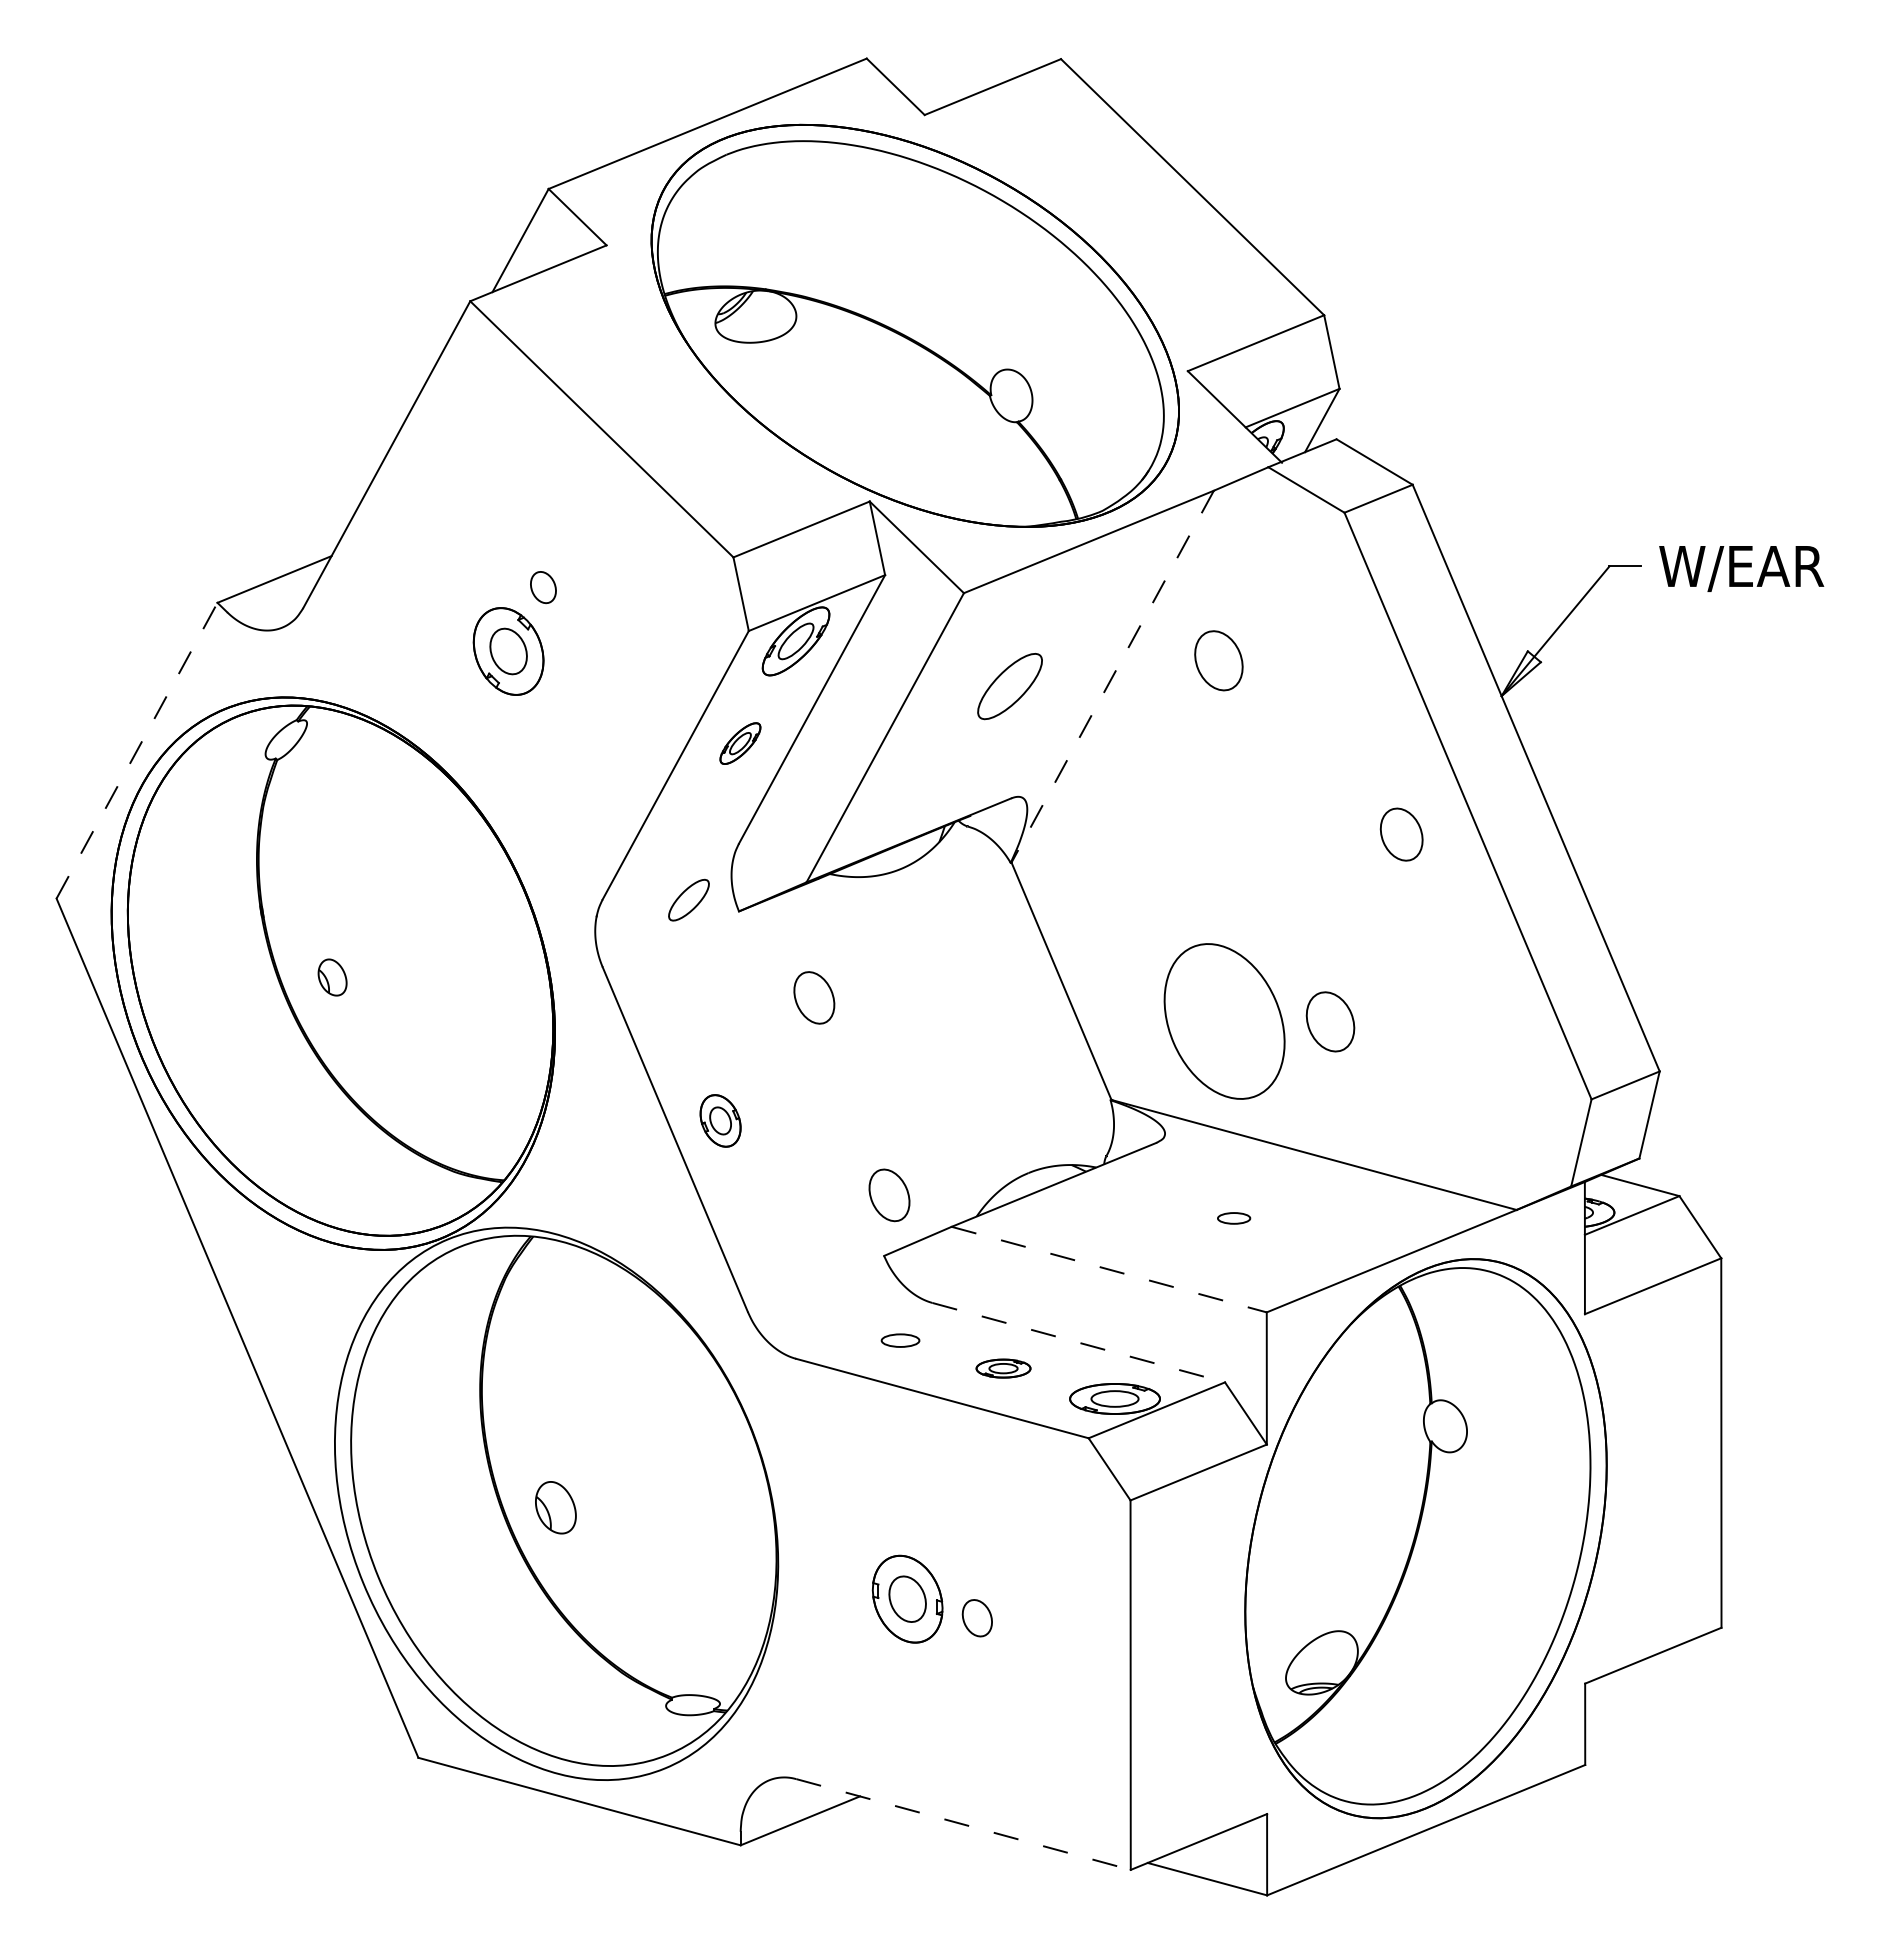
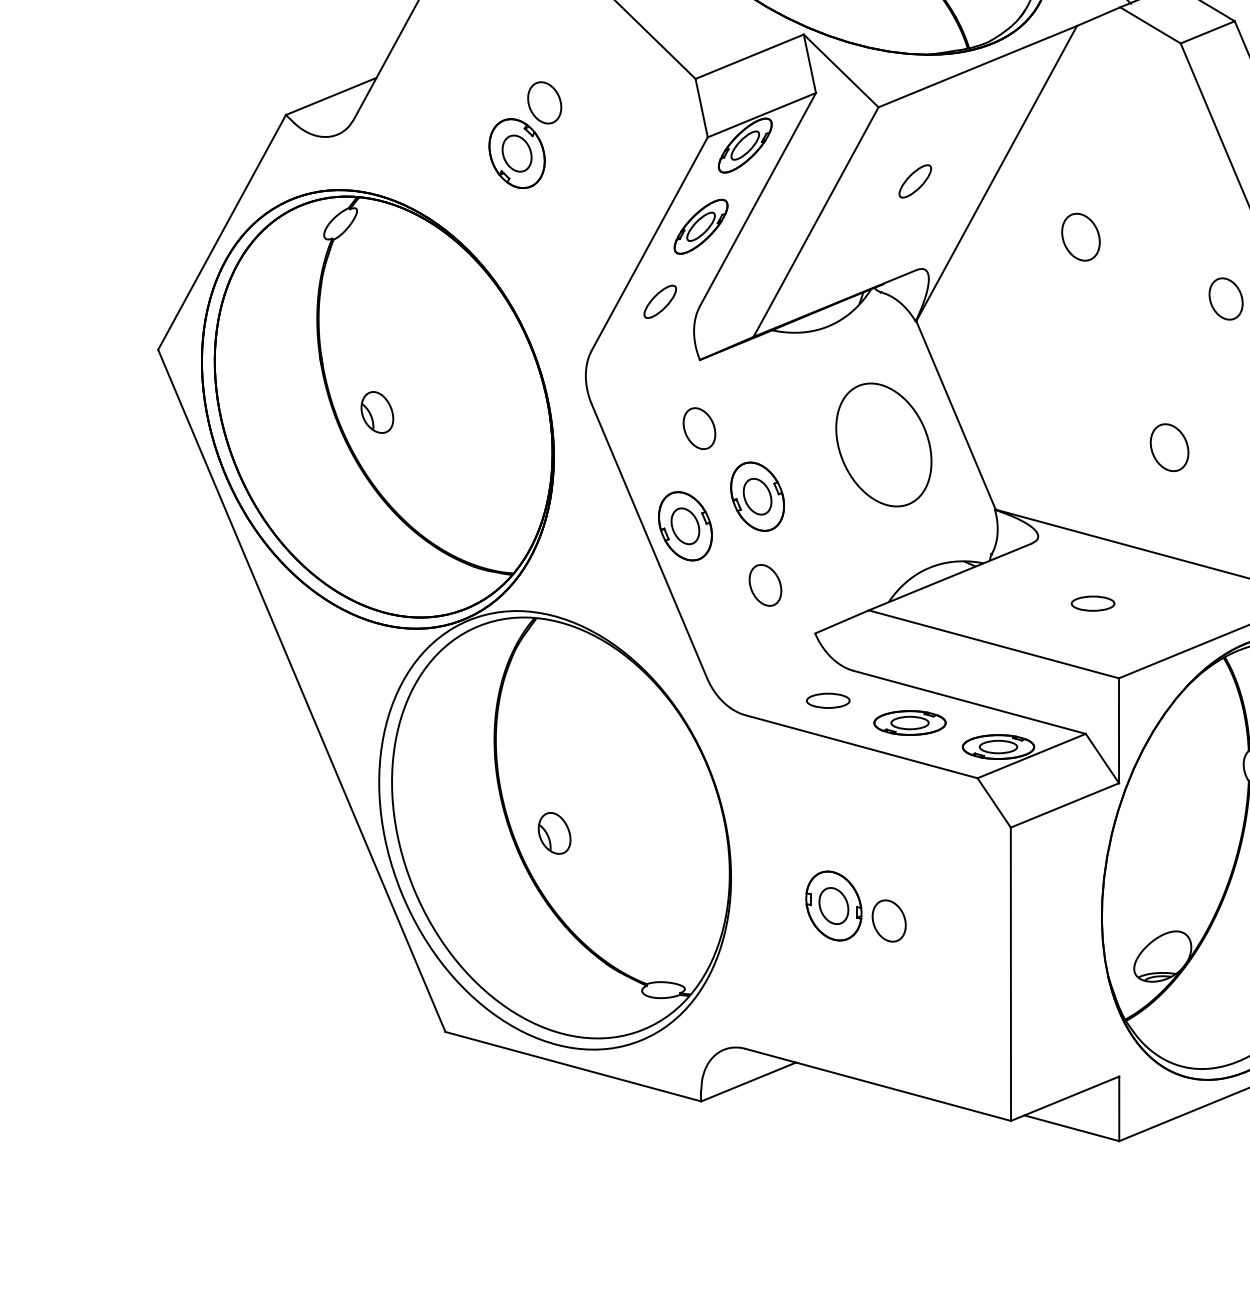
part: (543, 587) -> (544, 102), size x1.67
part: (1218, 660) -> (1080, 236), moved
line: (1113, 675) -> (997, 172), dashed -> solid
part: (1010, 686) -> (915, 181), size x0.62
part: (740, 743) -> (701, 226), size x1.67
line: (137, 750) -> (222, 232), dashed -> solid
part: (688, 899) -> (659, 301), moved
part: (332, 977) -> (377, 412), size x1.43
part: (814, 997) -> (699, 428), moved
part: (1224, 1021) -> (883, 444), moved
part: (811, 1083) -> (757, 496), added
part: (720, 1120) -> (685, 525), size x1.67
part: (889, 1195) -> (765, 585), moved
part: (1233, 1218) -> (1092, 603), size x1.67
line: (1109, 1269) -> (994, 644), dashed -> solid
part: (900, 1340) -> (828, 700), size x1.43
line: (1078, 1342) -> (969, 702), dashed -> solid
part: (1003, 1368) -> (909, 722), size x1.67
part: (977, 1618) -> (889, 921), size x1.43
line: (964, 1824) -> (879, 1084), dashed -> solid

